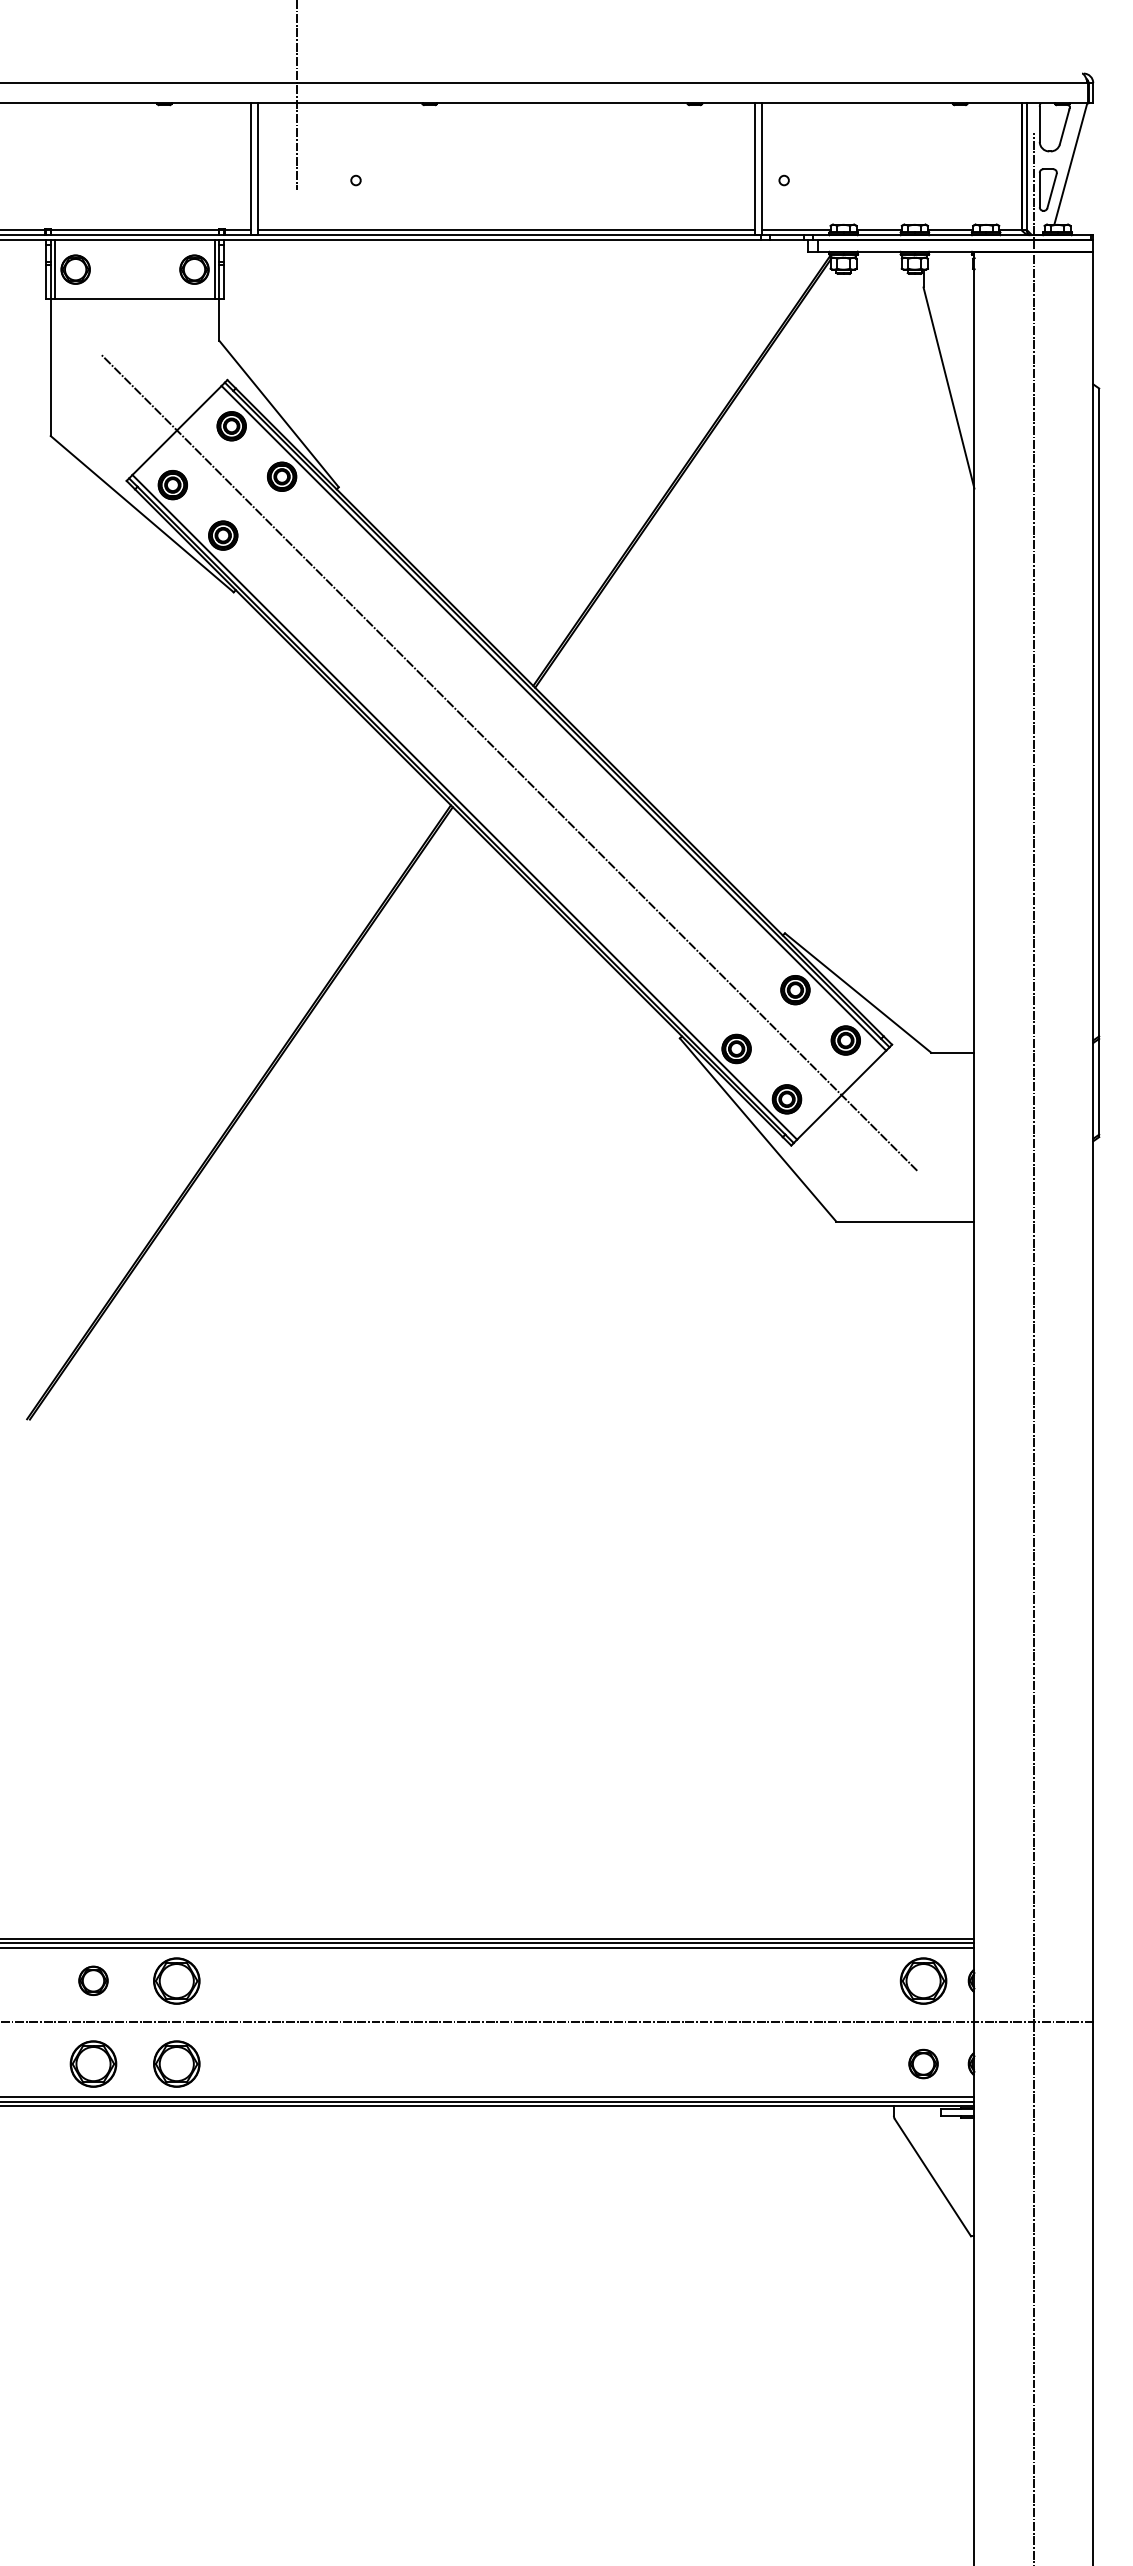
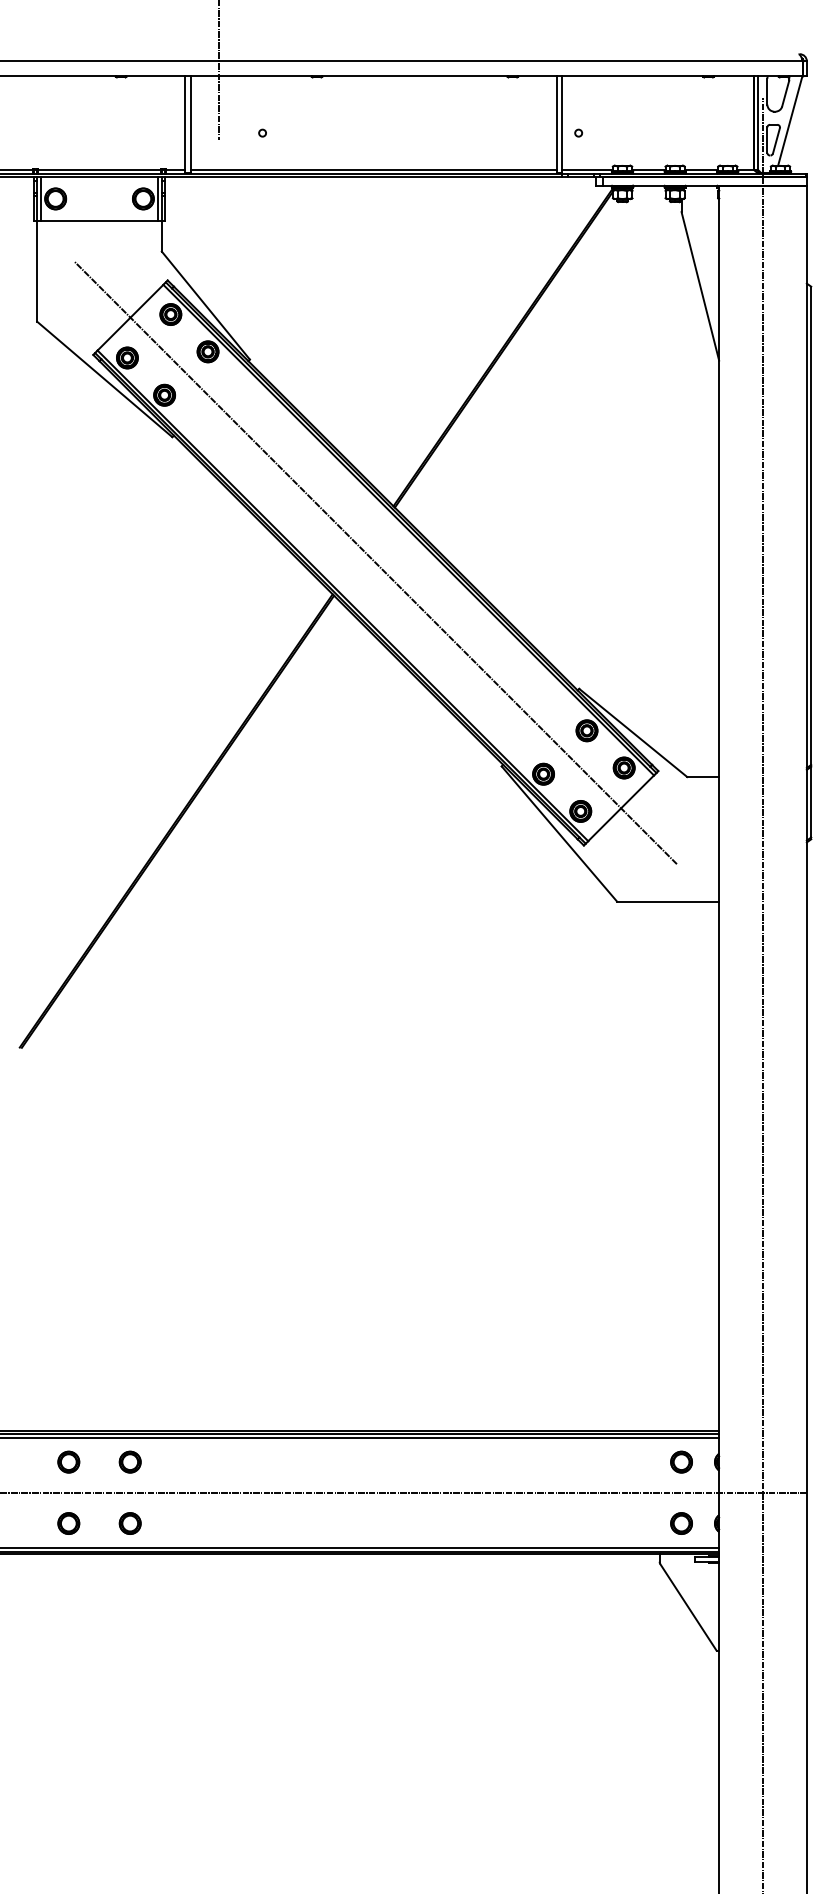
part: (176, 1980) -> (130, 1461), size x0.62
part: (923, 1980) -> (681, 1461), size x0.62
part: (93, 2063) -> (68, 1523), size x0.62
part: (176, 2063) -> (130, 1523), size x0.62

